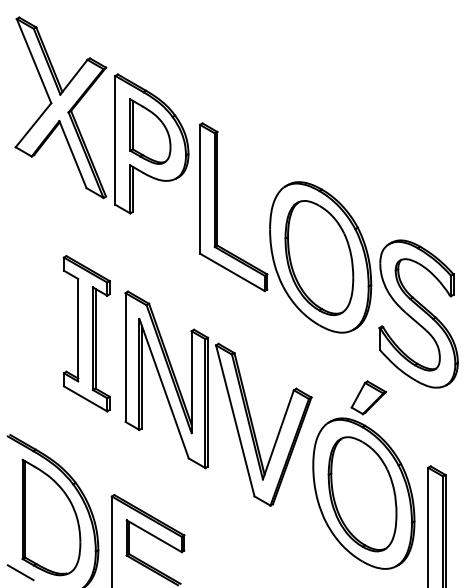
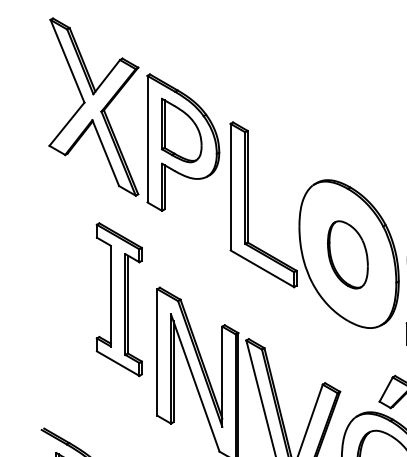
part: (319, 258) -> (347, 255), size x0.6
part: (86, 333) -> (119, 299), moved

